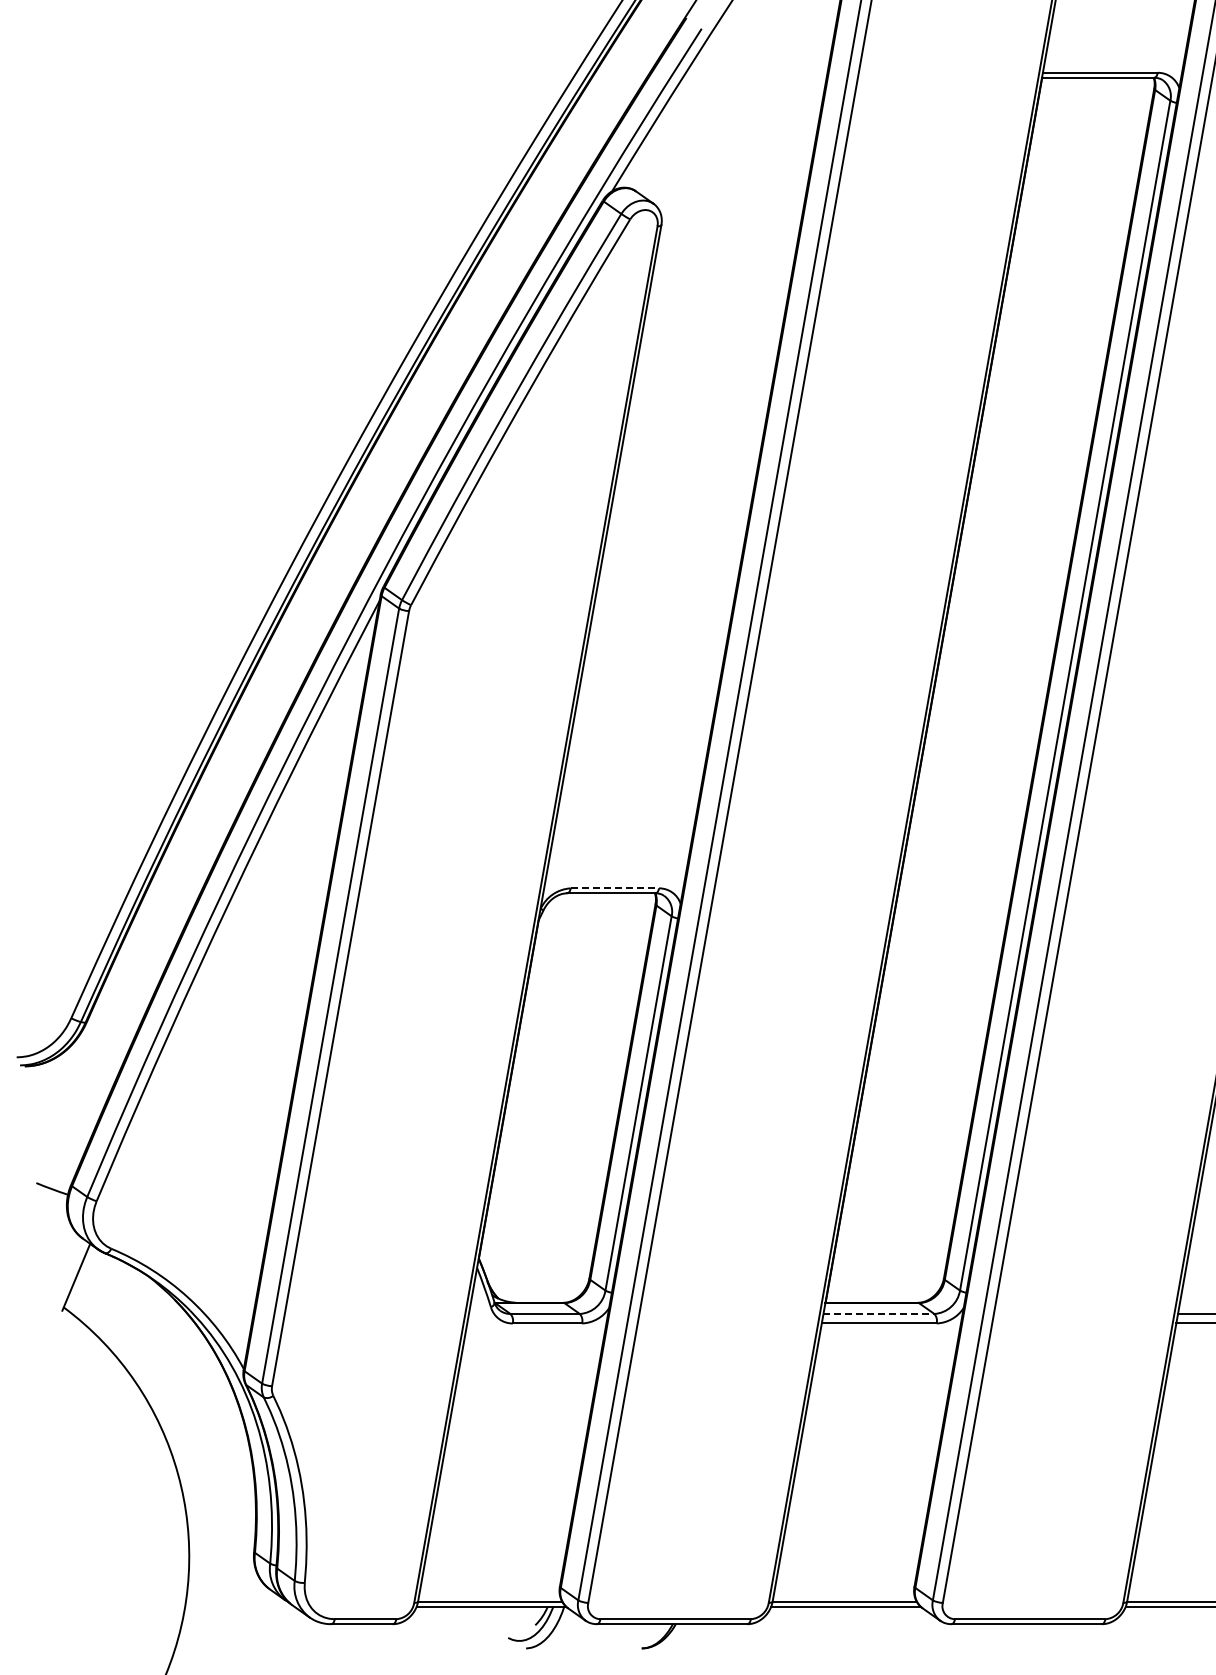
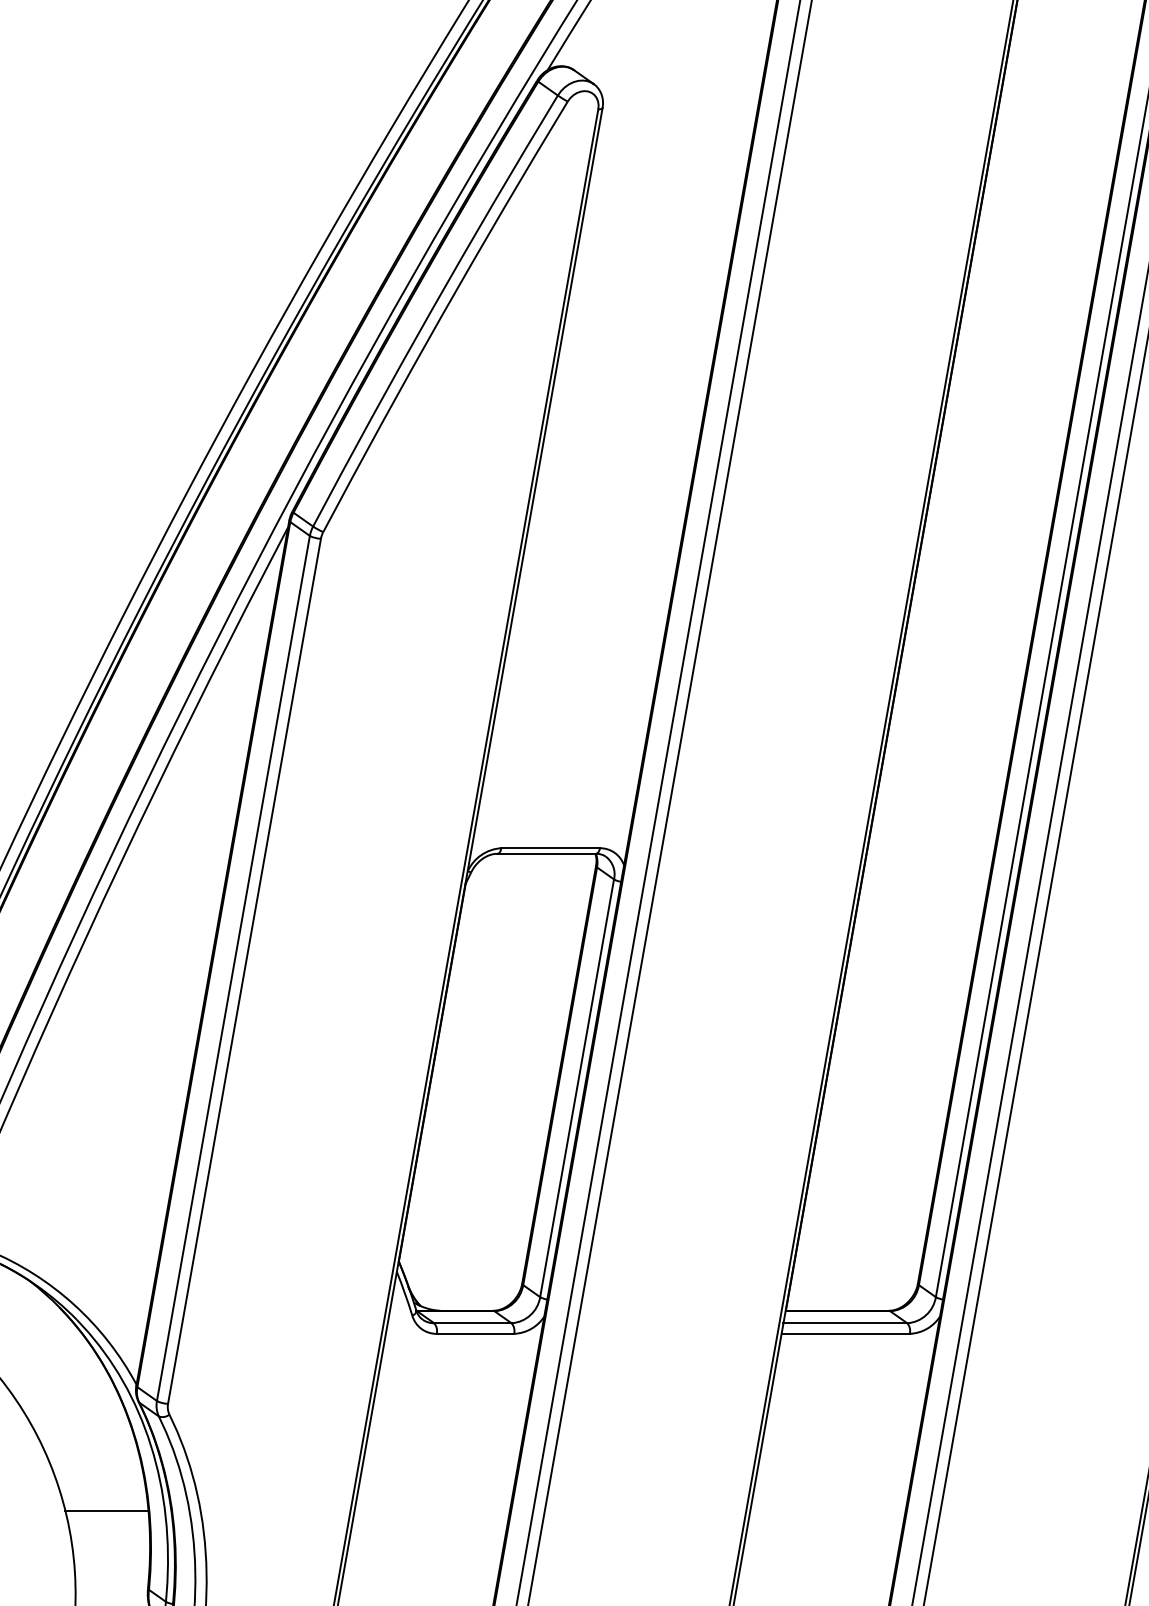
line: (615, 888) -> (551, 848), dashed -> solid
line: (879, 1313) -> (846, 1322), dashed -> solid
line: (217, 1481) -> (107, 1510), added

